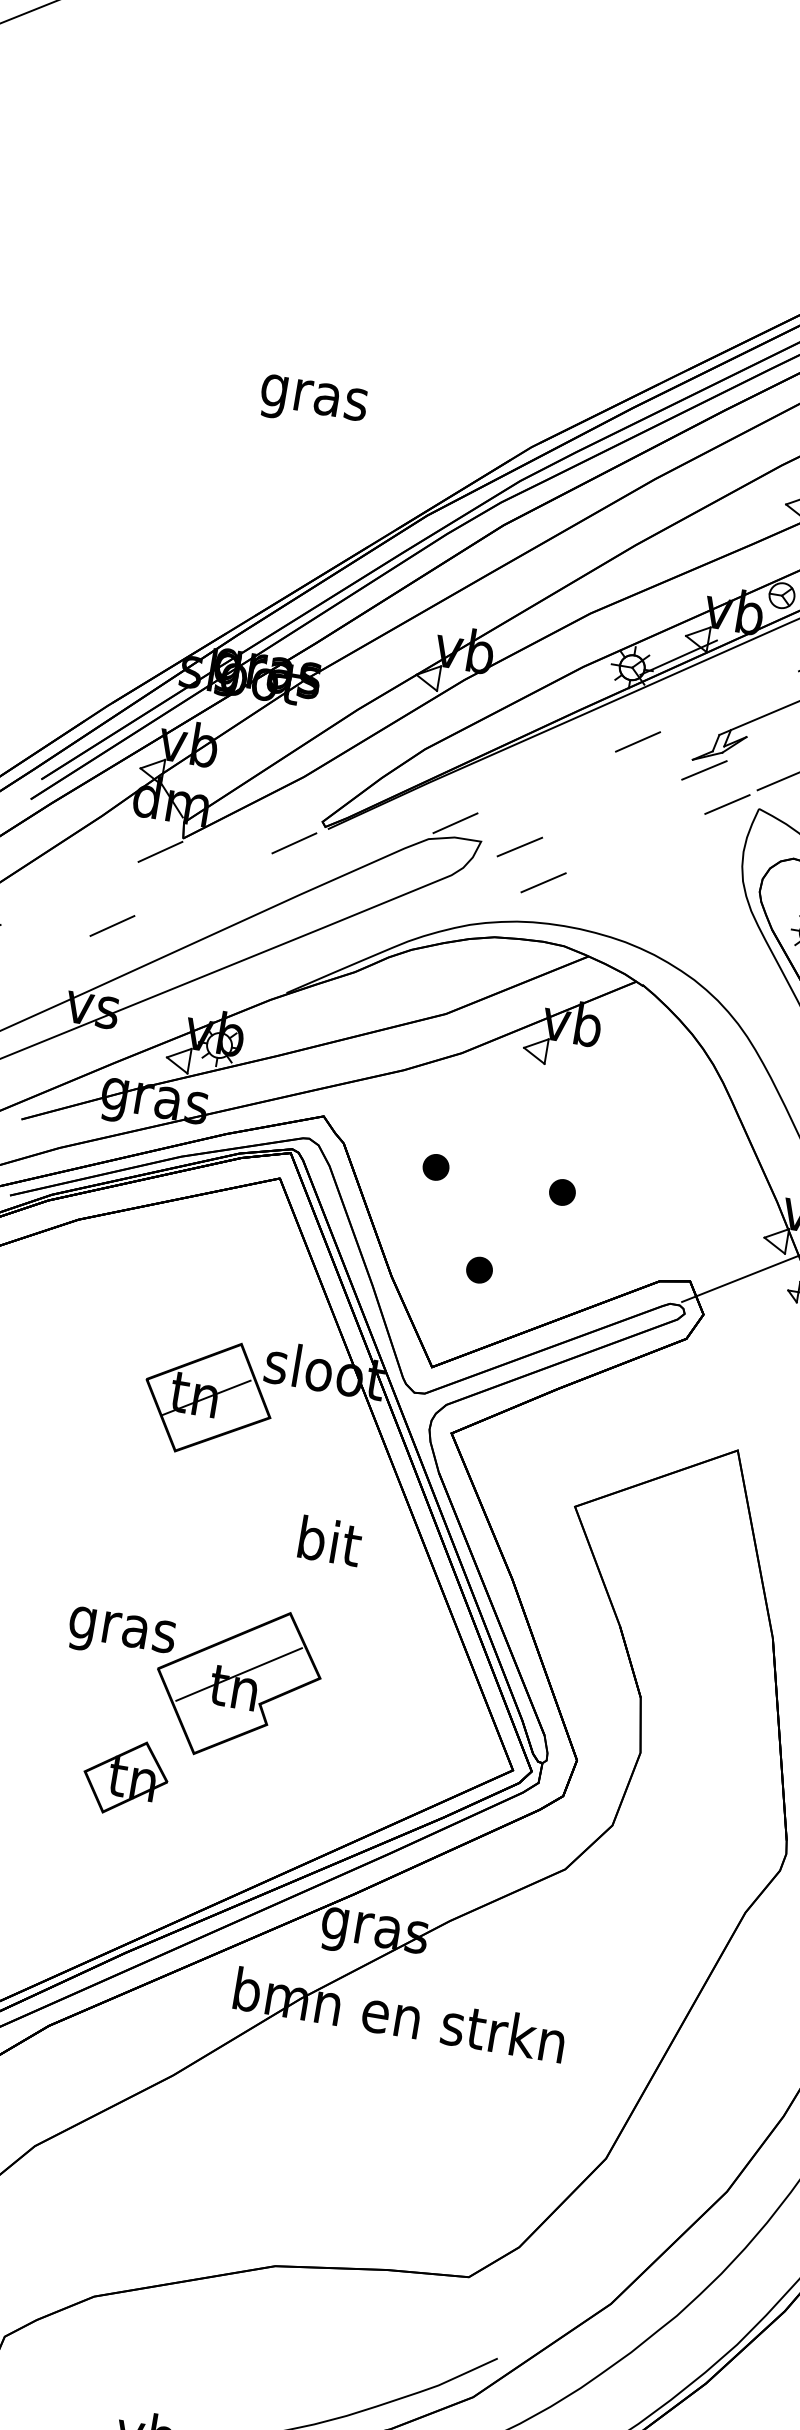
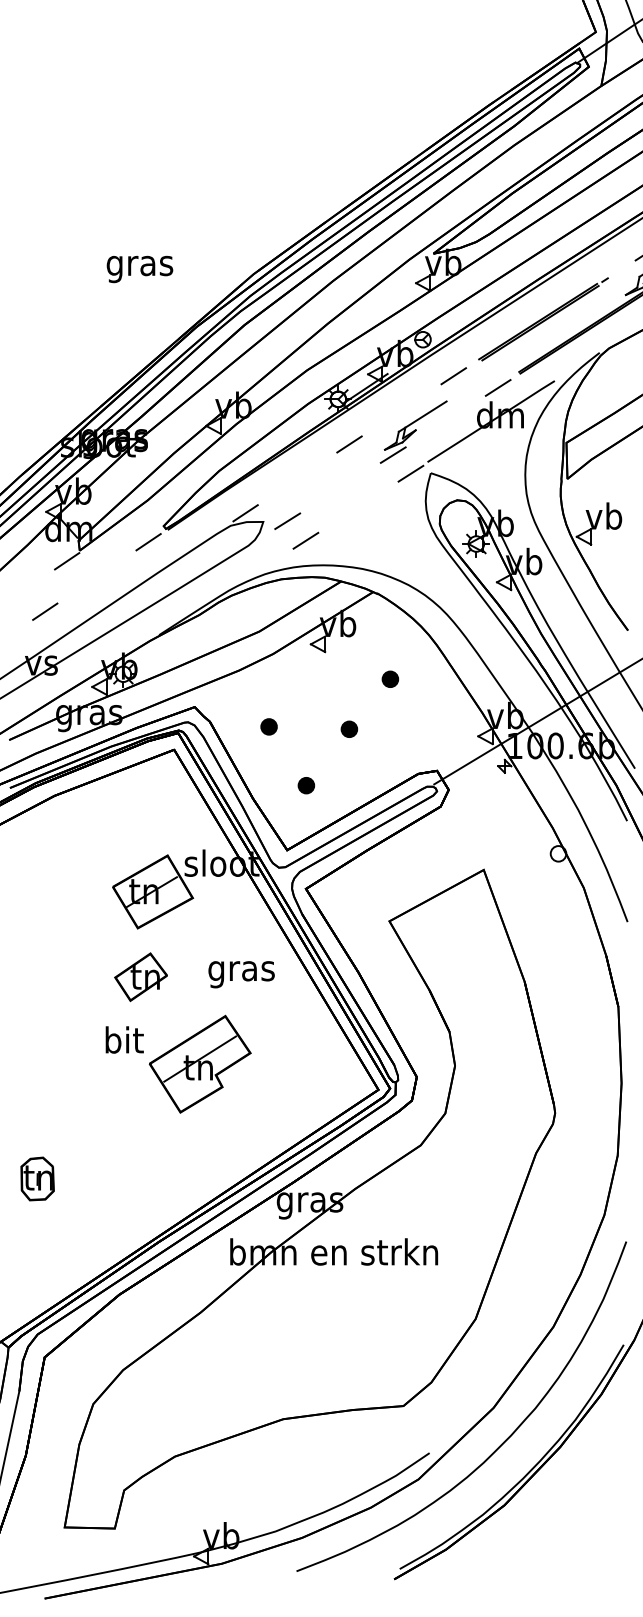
text: (312, 402) -> (139, 269), moved
part: (640, 1122) -> (390, 678), added
text: (327, 1546) -> (241, 971), bit -> gras
text: (121, 1629) -> (123, 1043), gras -> bit
part: (124, 1778) -> (140, 977), moved

